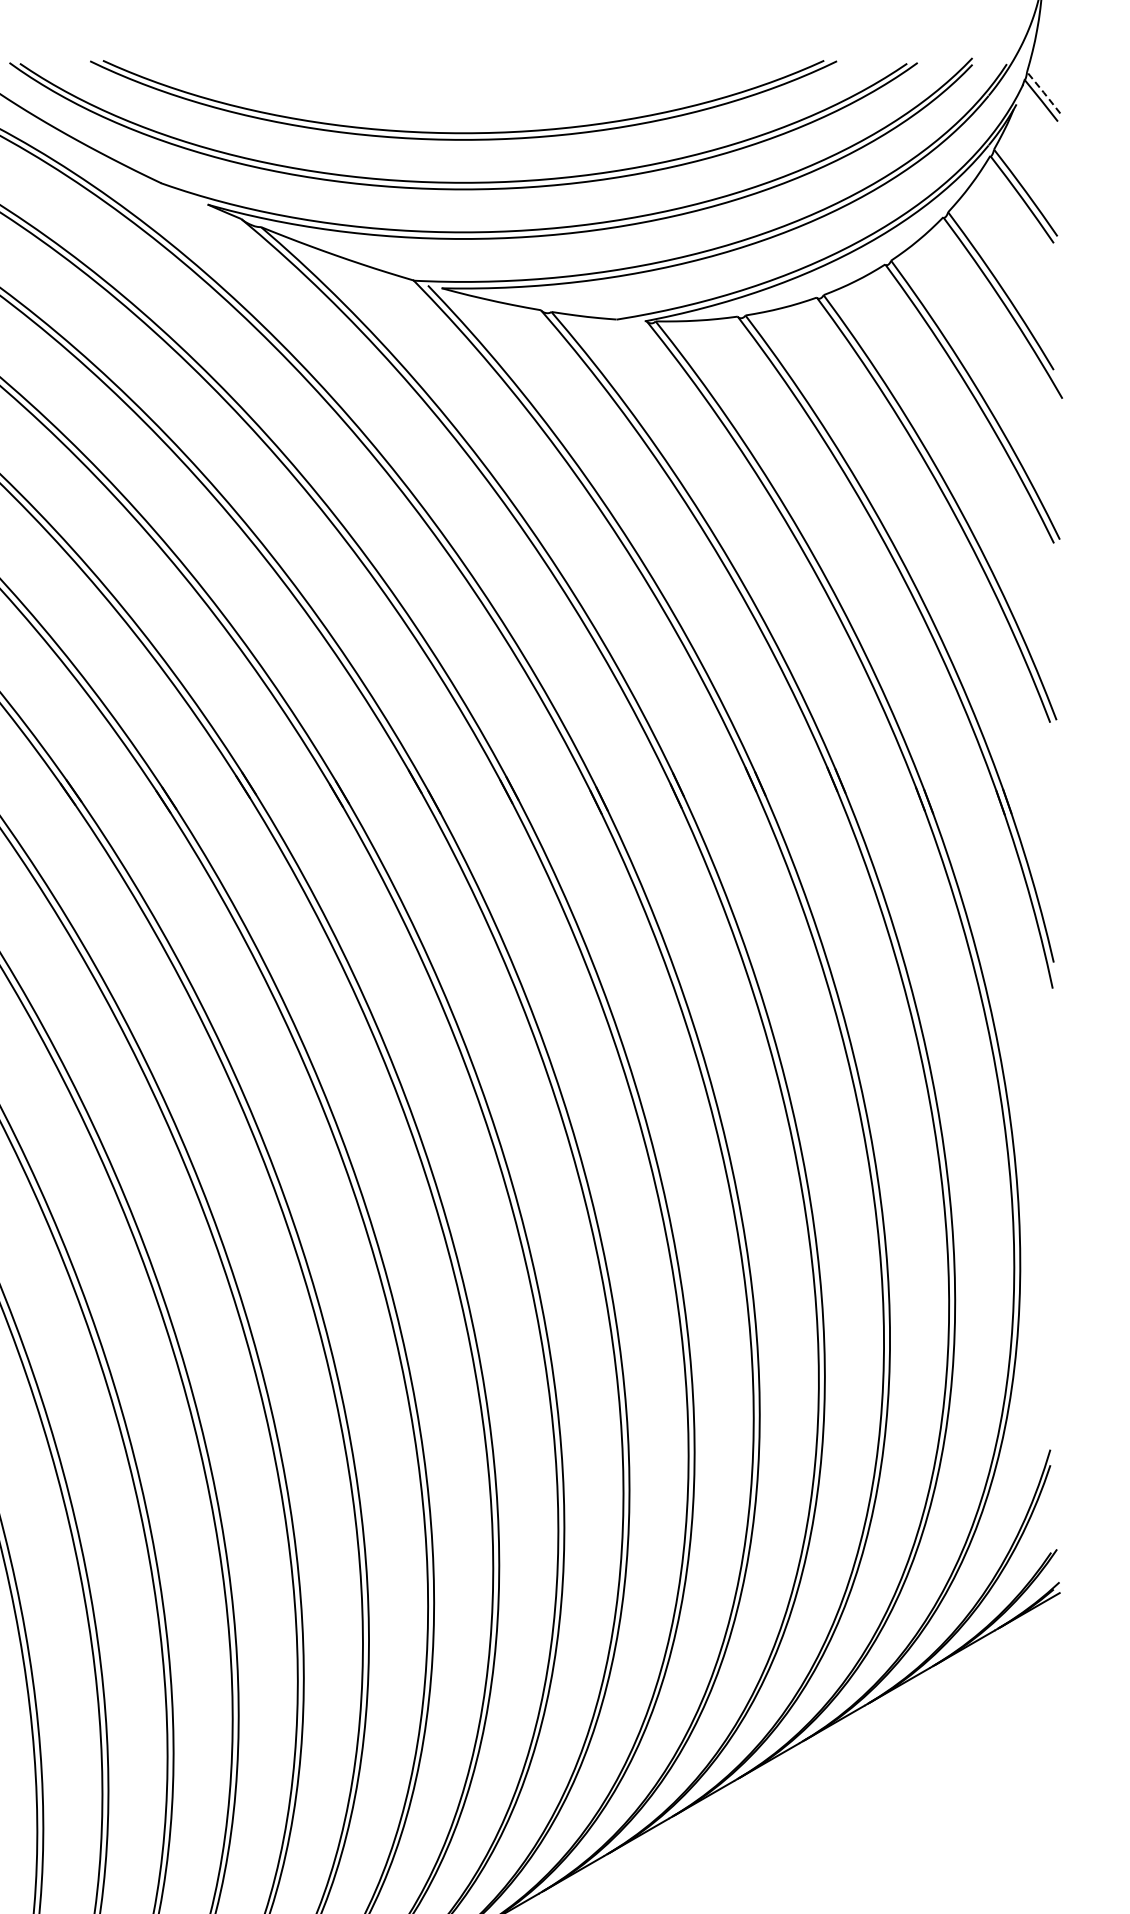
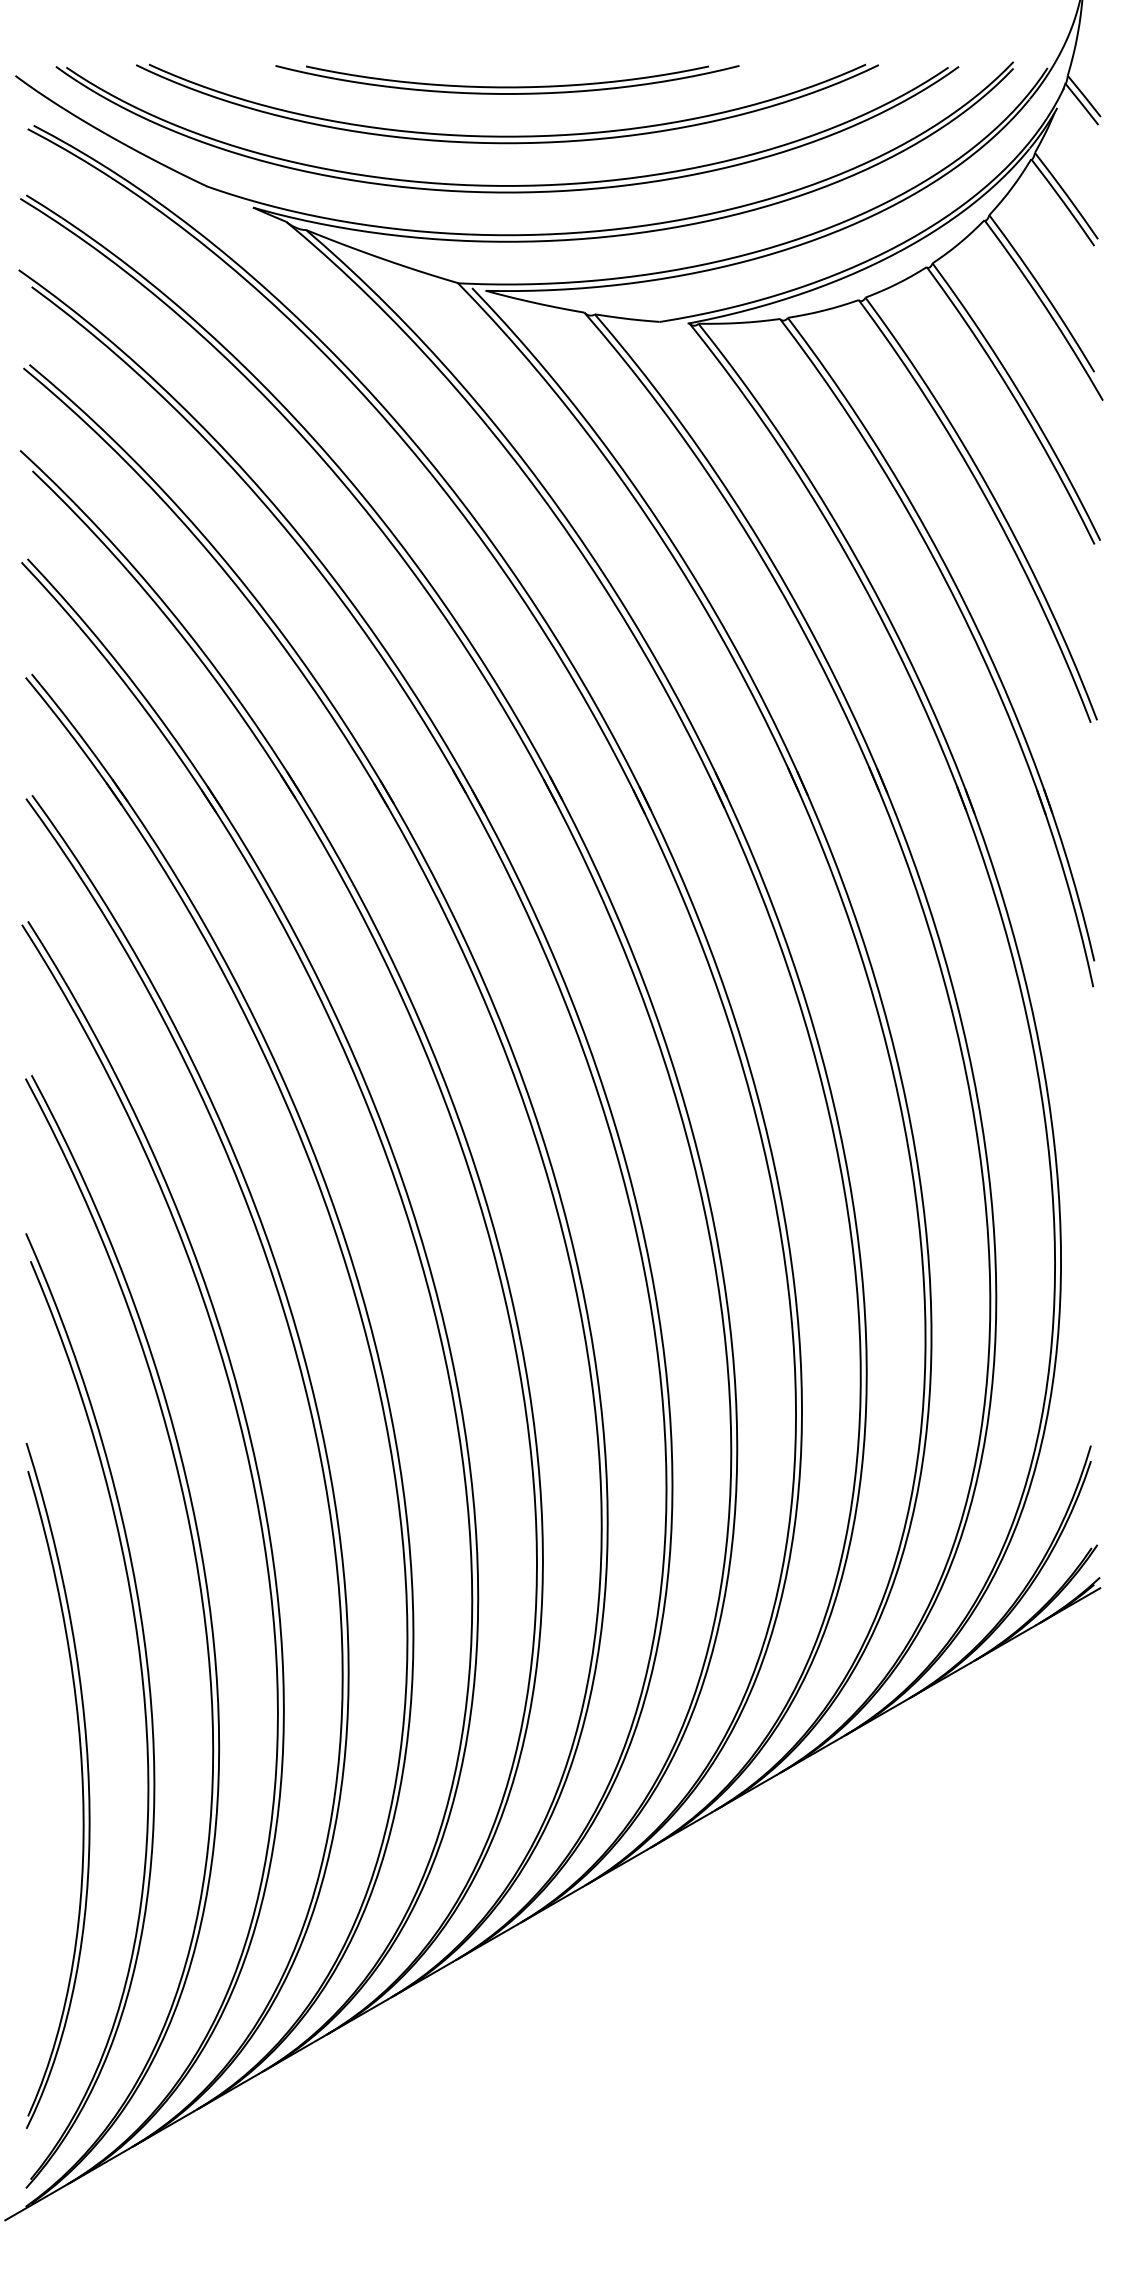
part: (463, 82) -> (507, 86), added
line: (1043, 92) -> (1084, 96), dashed -> solid

